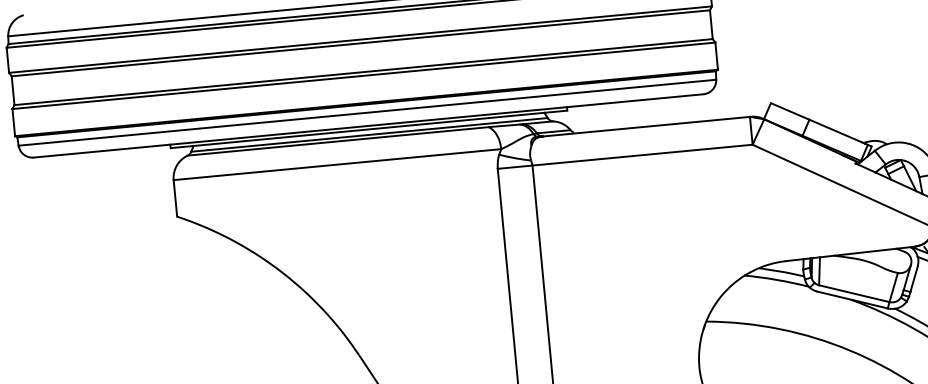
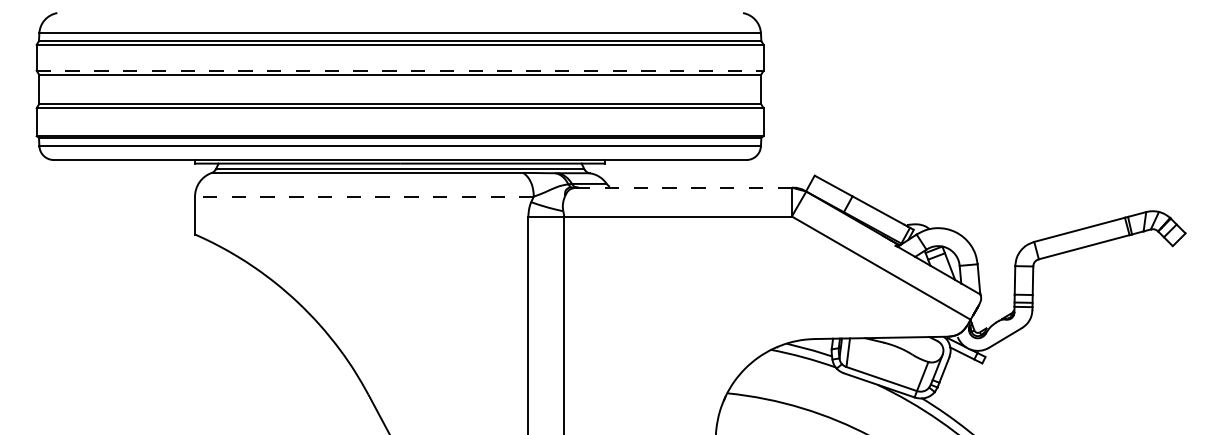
line: (360, 39) -> (400, 70), solid -> dashed
line: (646, 126) -> (684, 187), solid -> dashed
line: (336, 164) -> (363, 196), solid -> dashed

